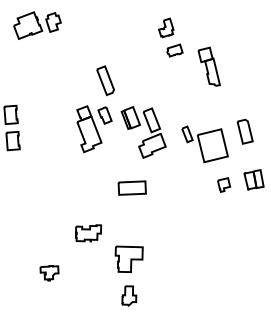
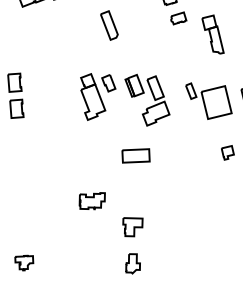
part: (105, 80) -> (109, 25), moved
part: (204, 144) -> (208, 101), moved
part: (128, 259) -> (132, 227), size x0.71
part: (49, 273) -> (24, 263), moved

